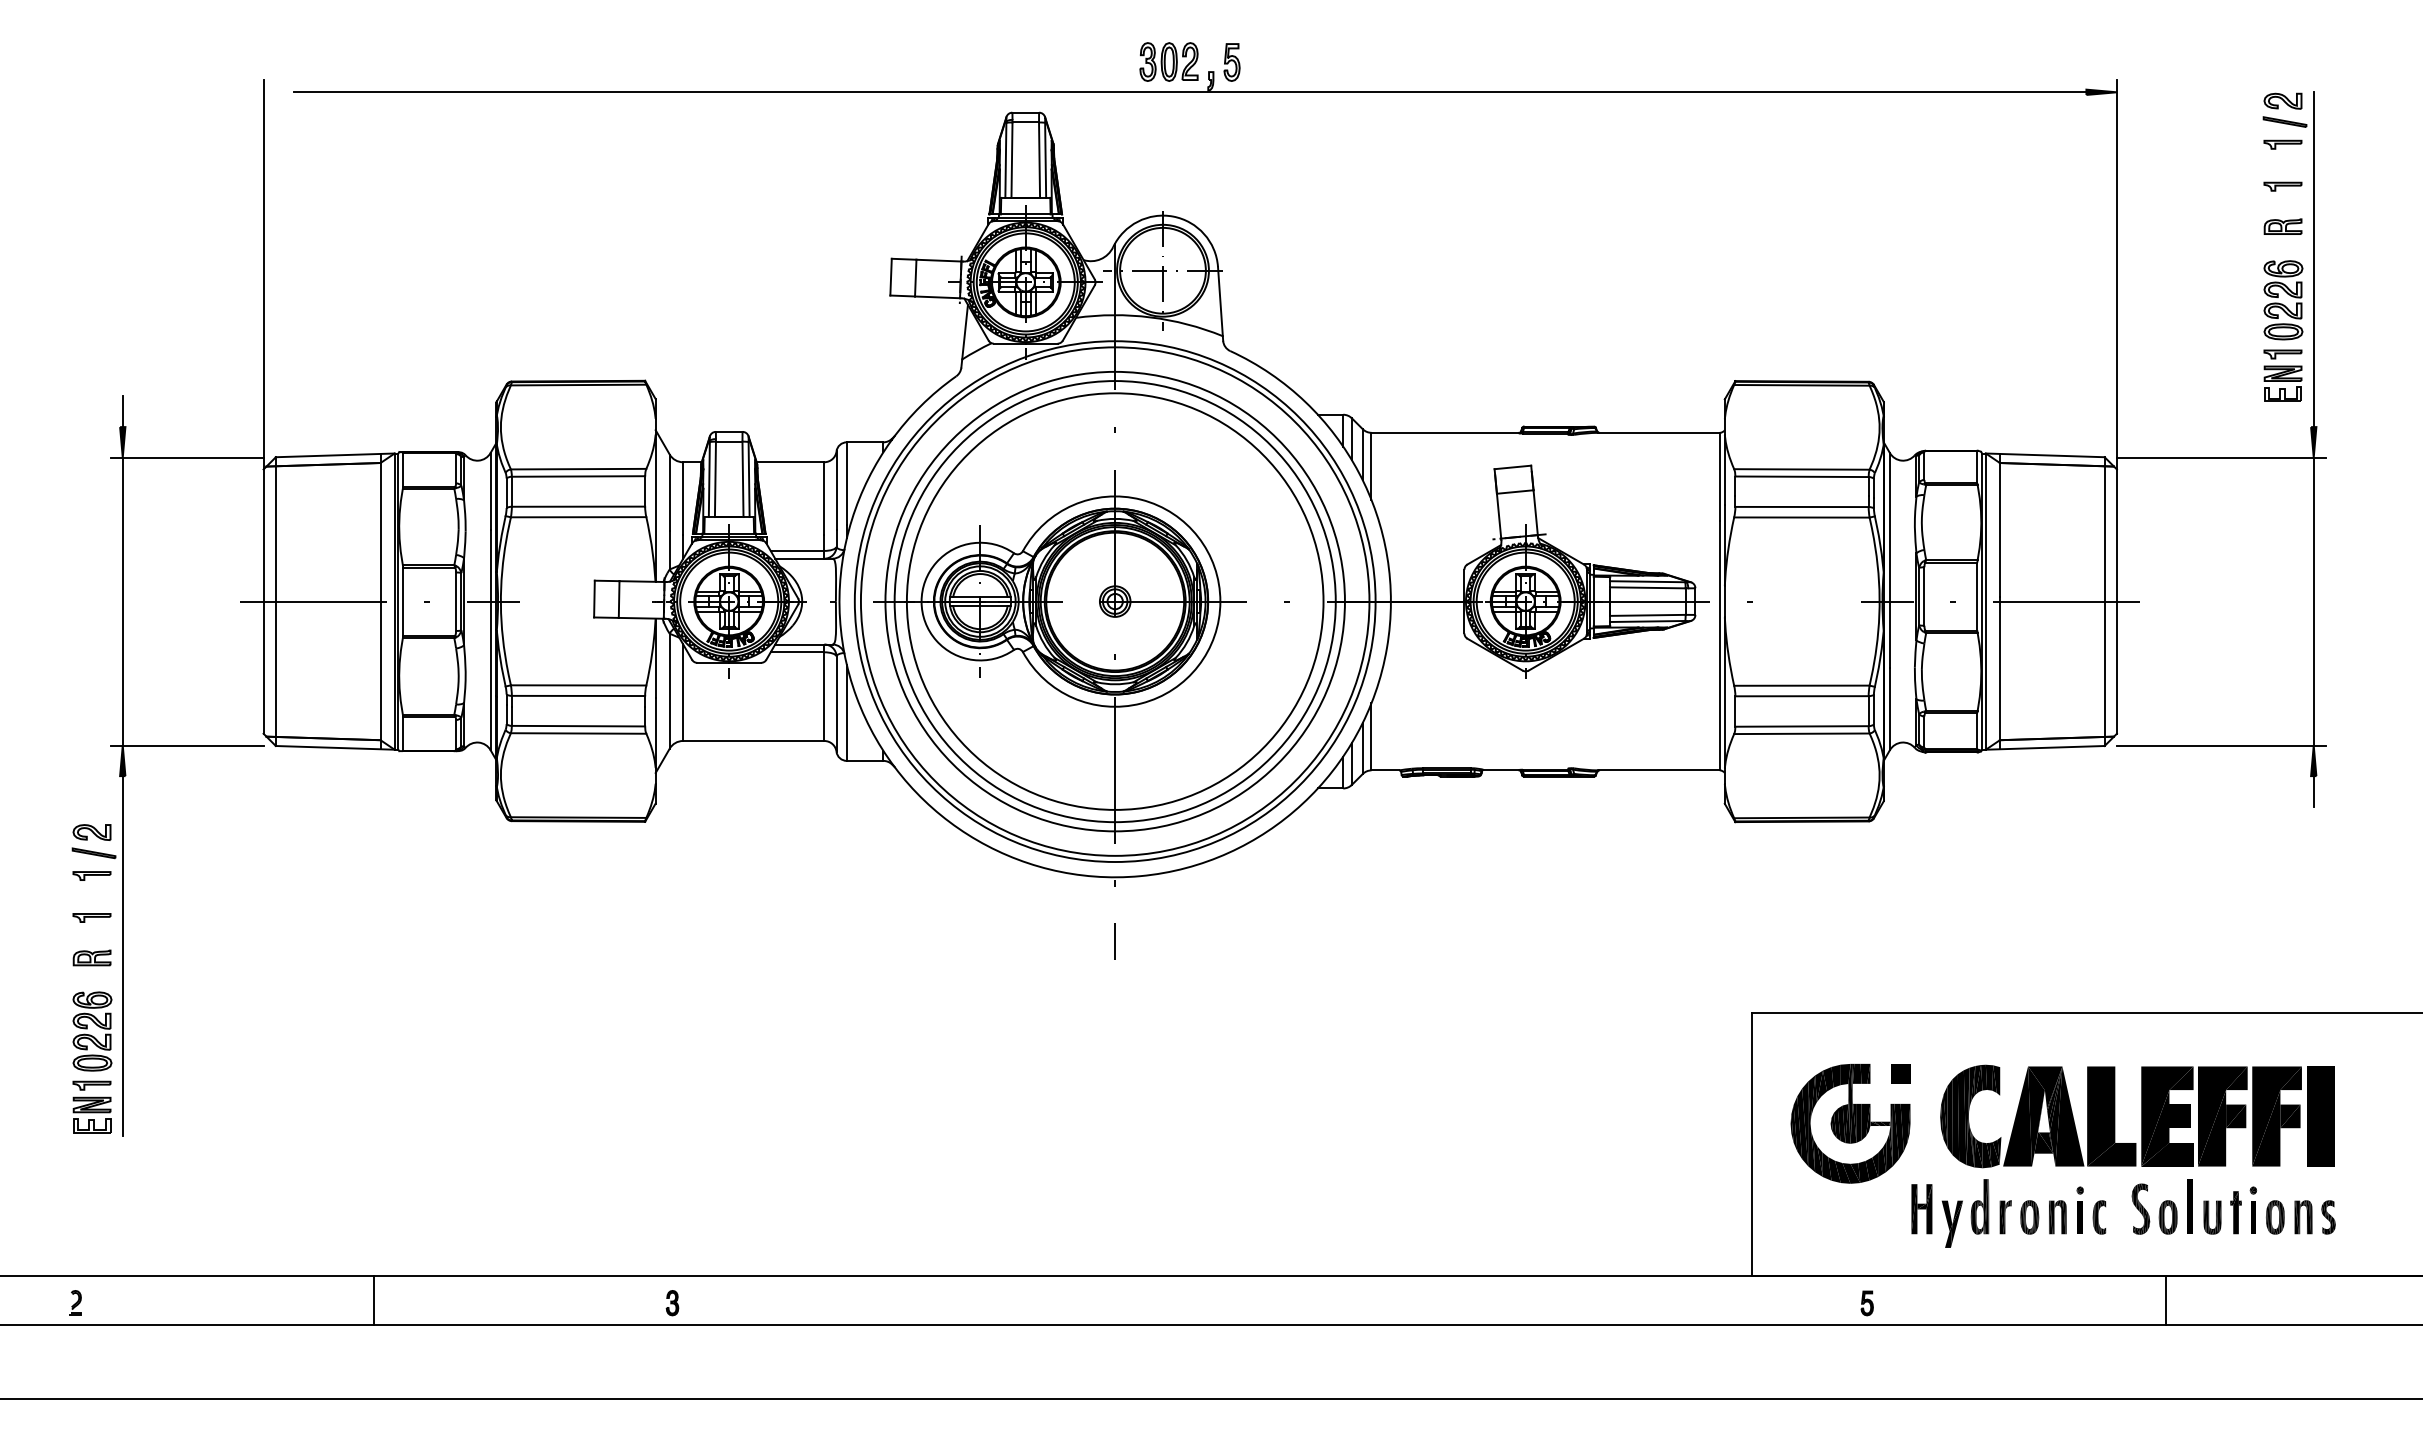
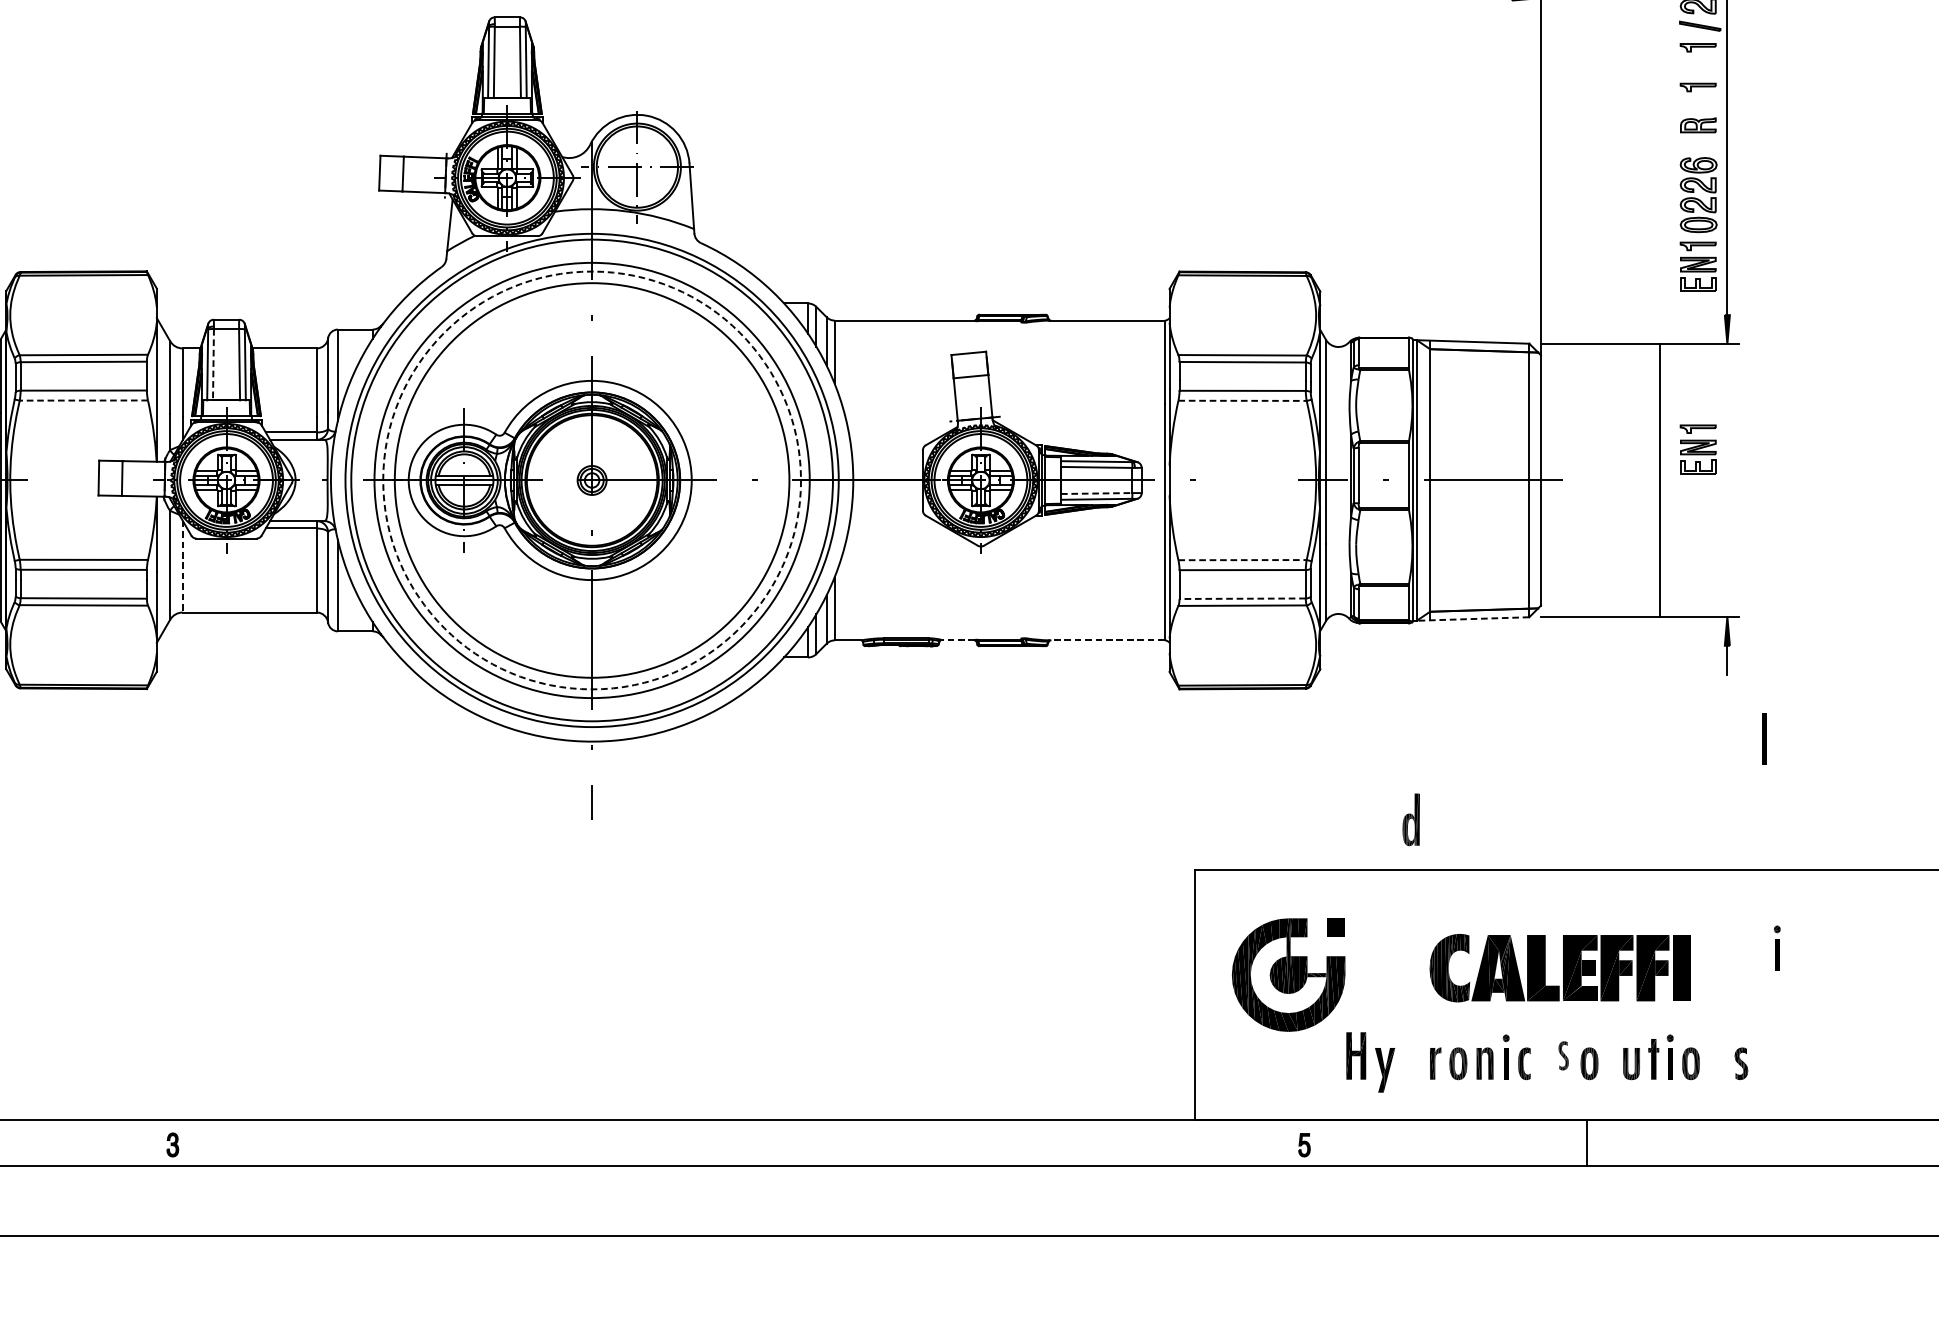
line: (715, 479) -> (213, 364), solid -> dashed
line: (578, 517) -> (83, 400), solid -> dashed
line: (1801, 517) -> (1242, 400), solid -> dashed
part: (2282, 568) -> (1697, 449), added
circle: (1114, 601) -> (591, 480), solid -> dashed
line: (2313, 601) -> (1659, 480), moved
line: (1647, 615) -> (1096, 493), solid -> dashed
line: (1801, 685) -> (1242, 559), solid -> dashed
line: (683, 693) -> (183, 567), solid -> dashed
line: (1802, 726) -> (1243, 598), solid -> dashed
line: (2044, 747) -> (1472, 618), solid -> dashed
line: (1500, 770) -> (957, 640), solid -> dashed
line: (1658, 770) -> (1106, 640), solid -> dashed
part: (2366, 1094) -> (1777, 947), added
part: (2137, 1116) -> (1560, 968), size x0.7
part: (1979, 1206) -> (1410, 819), moved
part: (2189, 1206) -> (1764, 738), moved
part: (2140, 1208) -> (1563, 1055), size x0.6
part: (2303, 1217) -> (1717, 1063), removed

